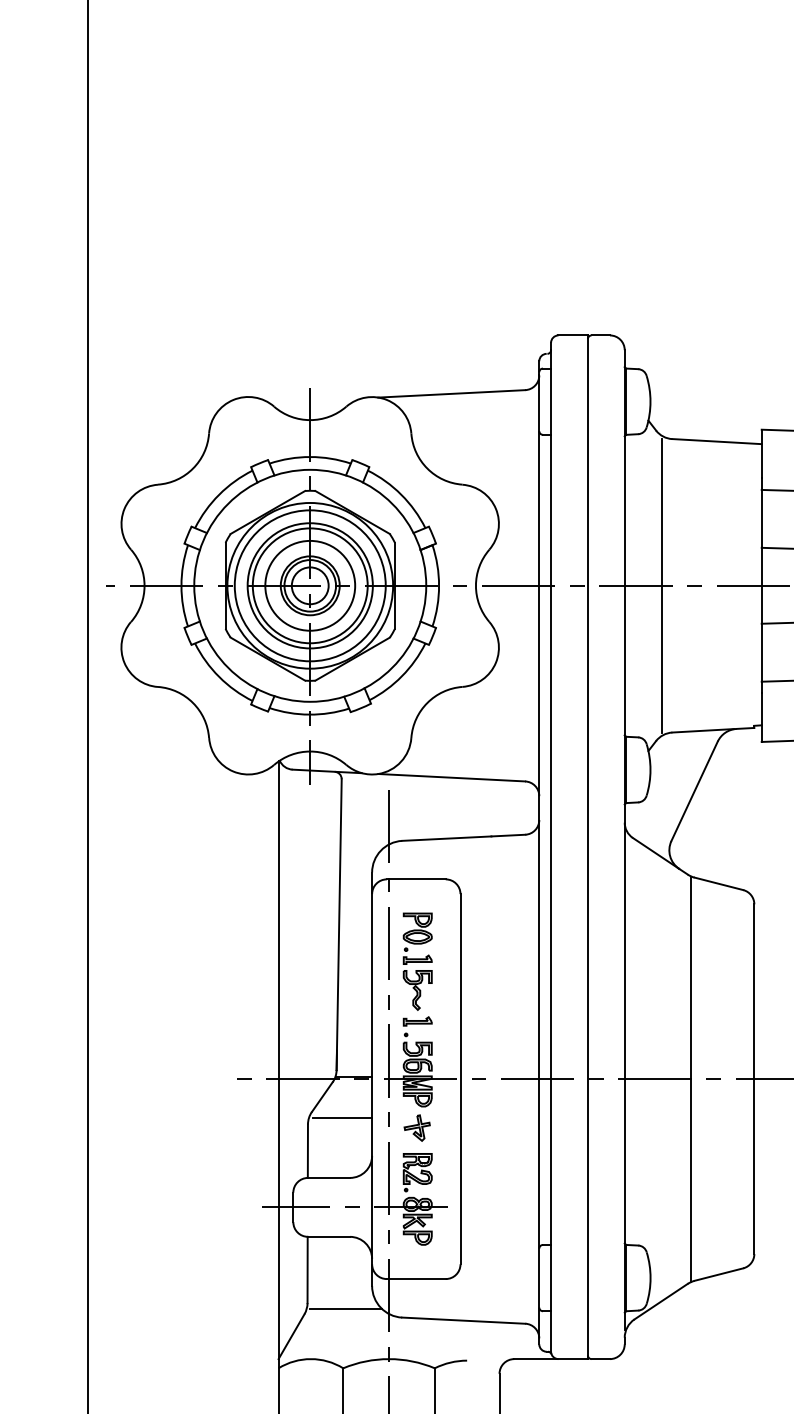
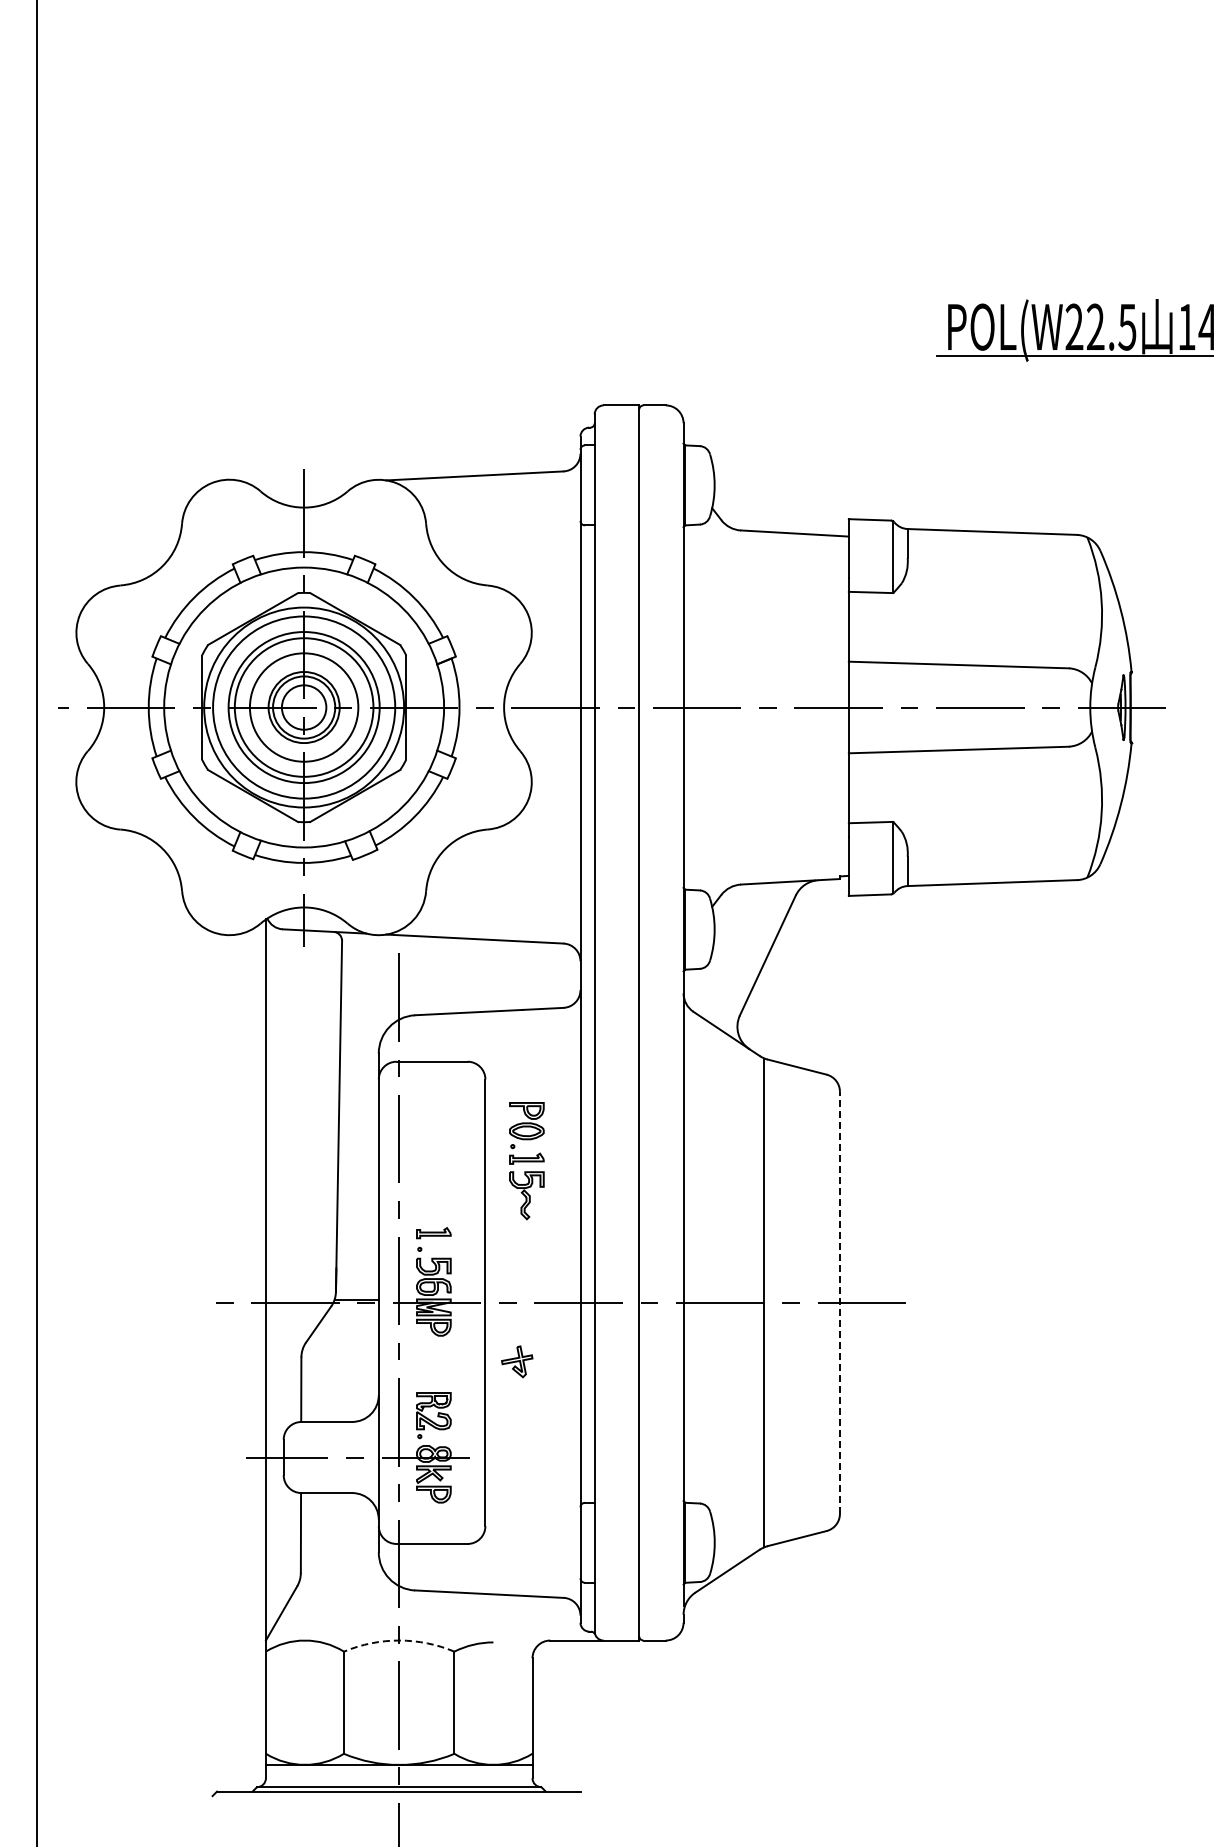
line: (661, 585) -> (728, 707), removed
part: (417, 962) -> (526, 1161), moved
line: (753, 1078) -> (839, 1302), solid -> dashed
line: (342, 1117) -> (342, 1349), removed
part: (417, 1127) -> (517, 1361), moved
line: (346, 1309) -> (347, 1580), removed
arc: (389, 1359) -> (399, 1640), solid -> dashed

